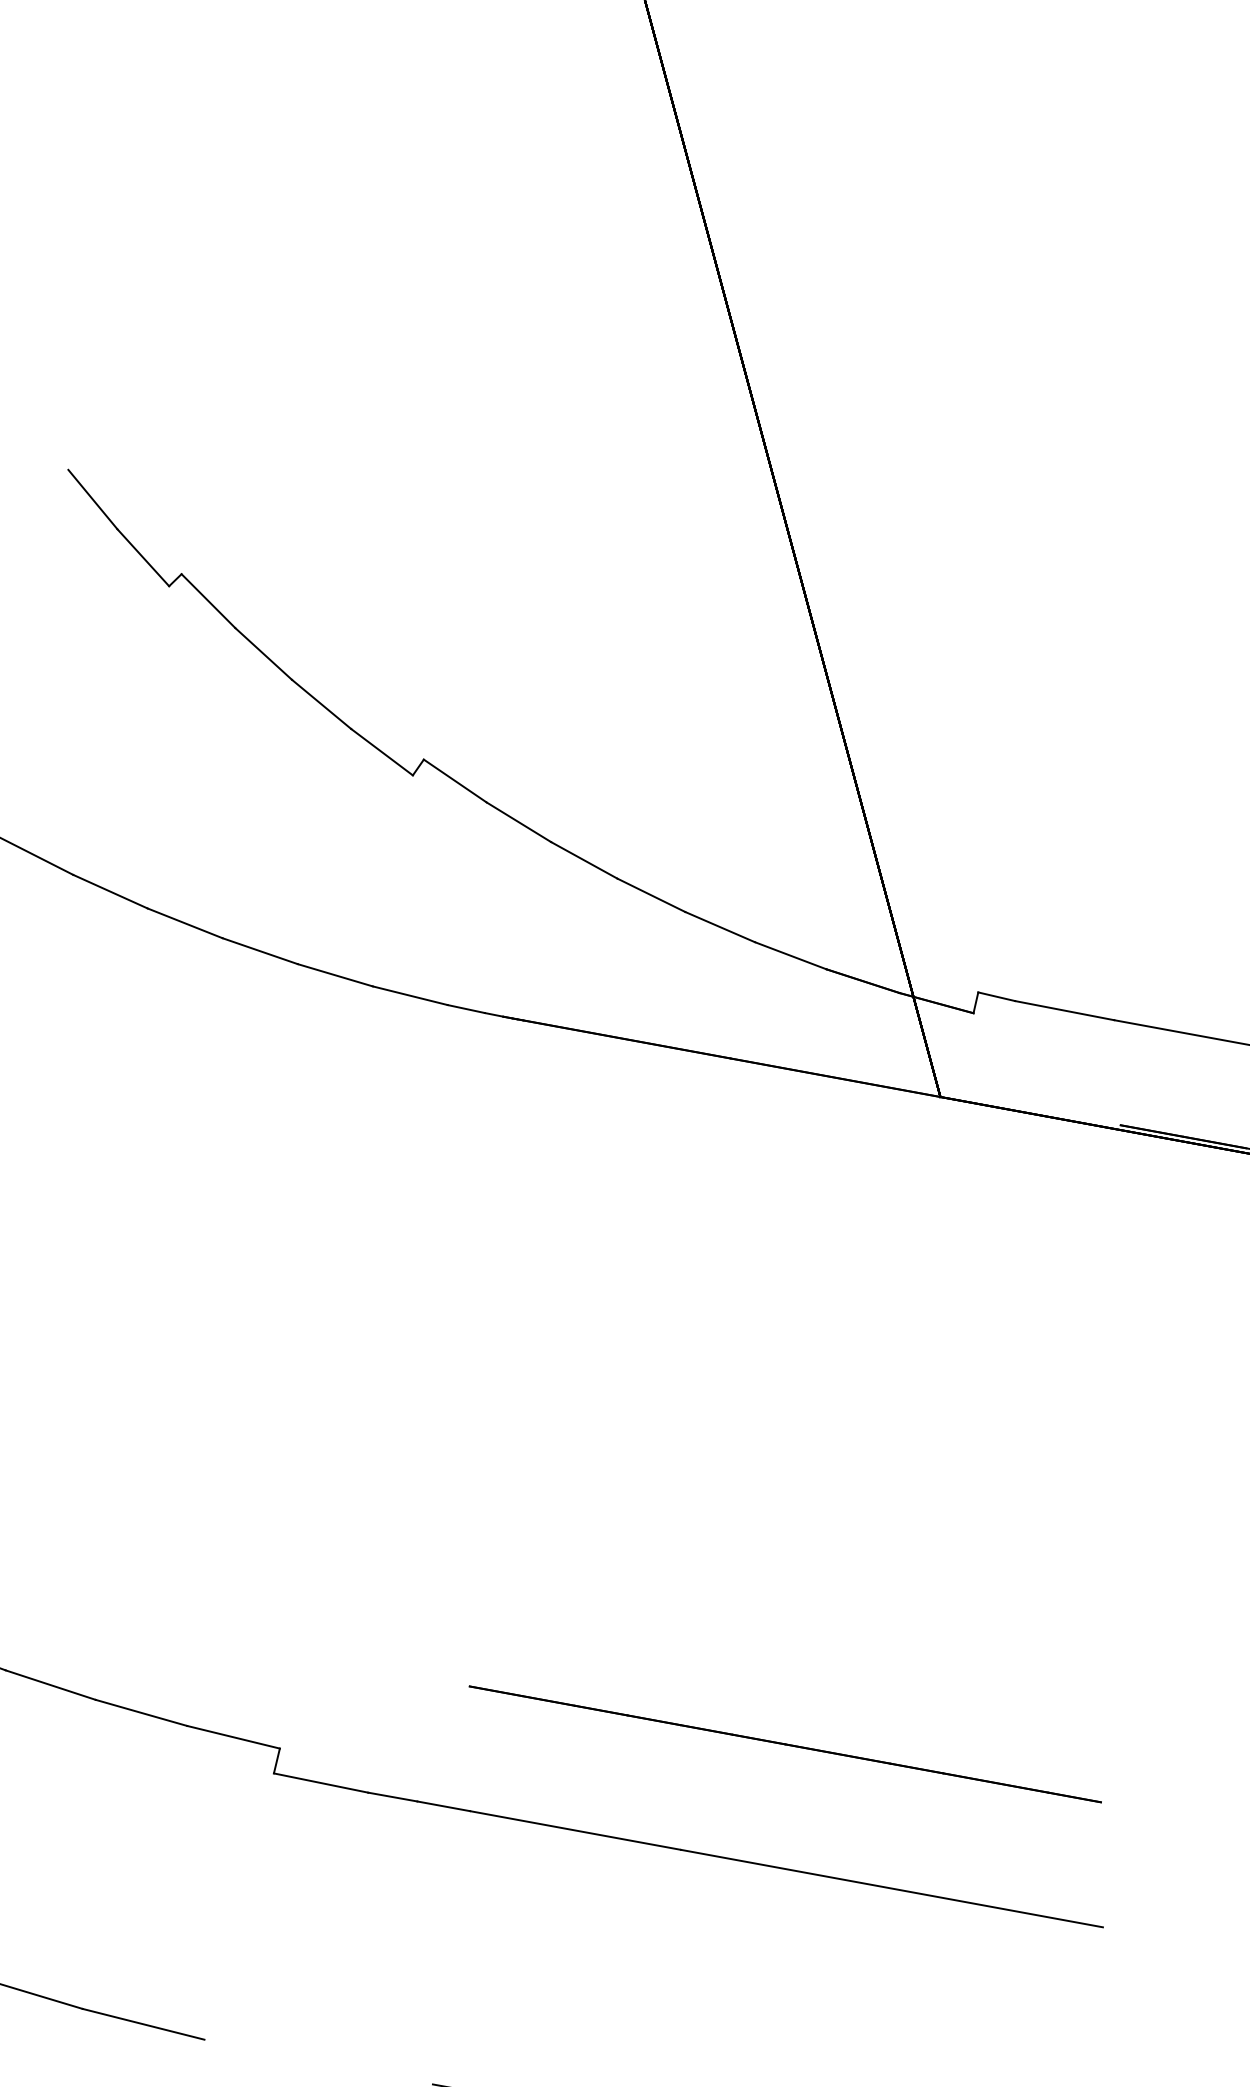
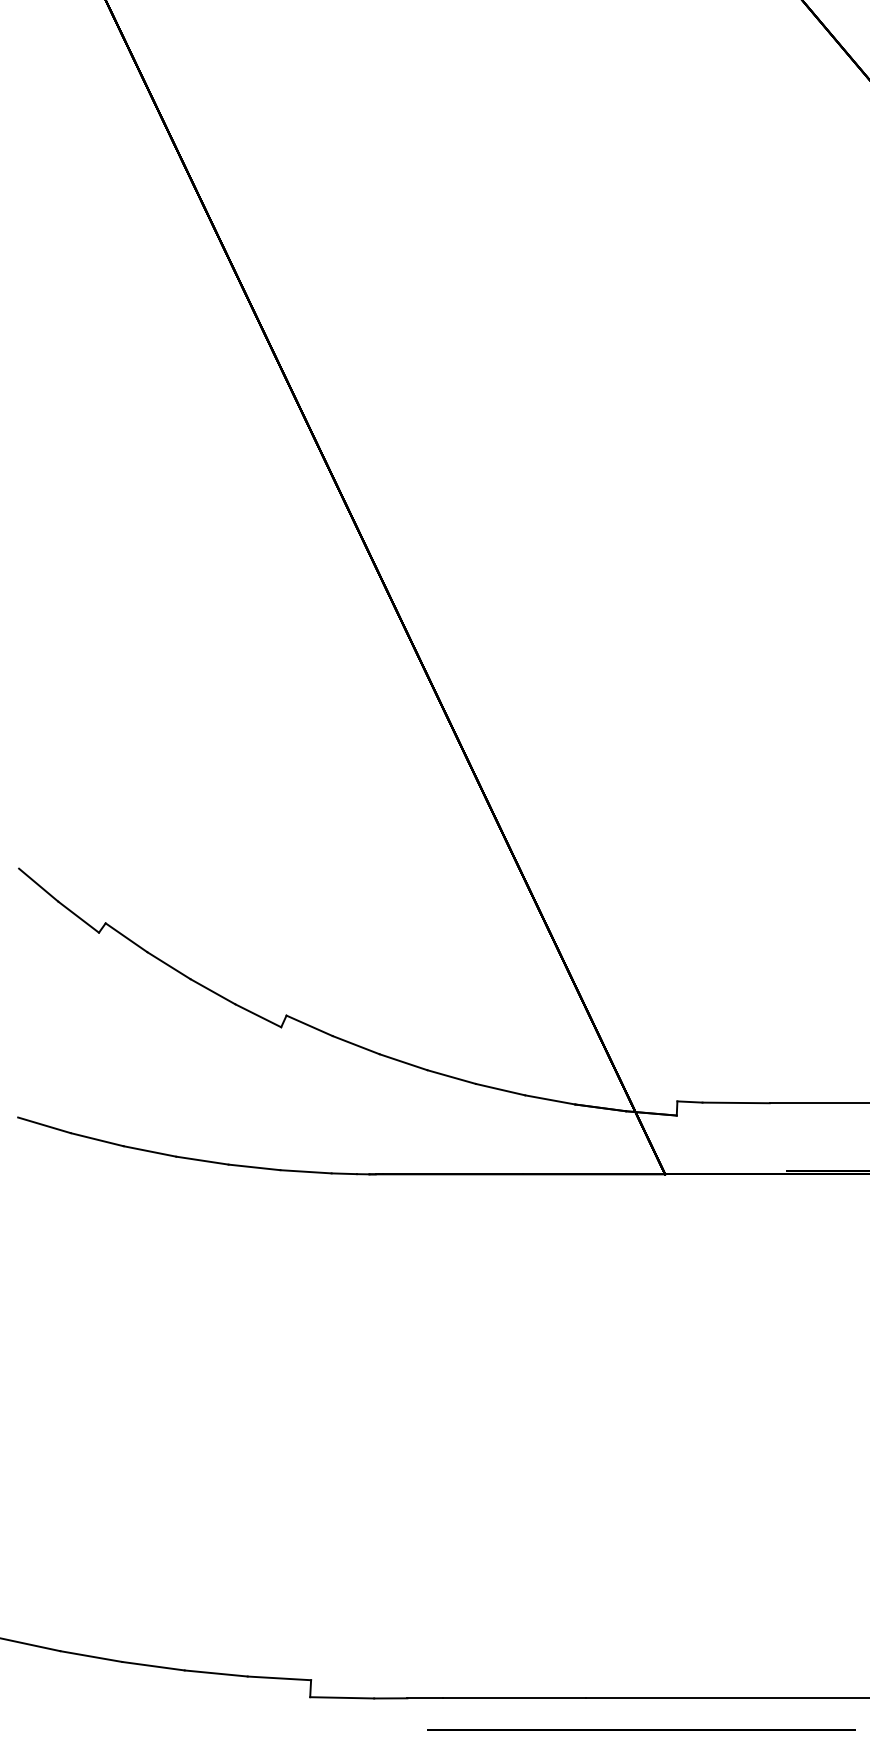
line: (785, 1744) -> (641, 1729), moved

